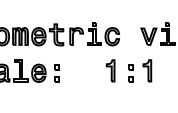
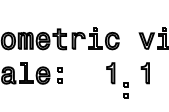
part: (130, 73) -> (125, 90), moved

